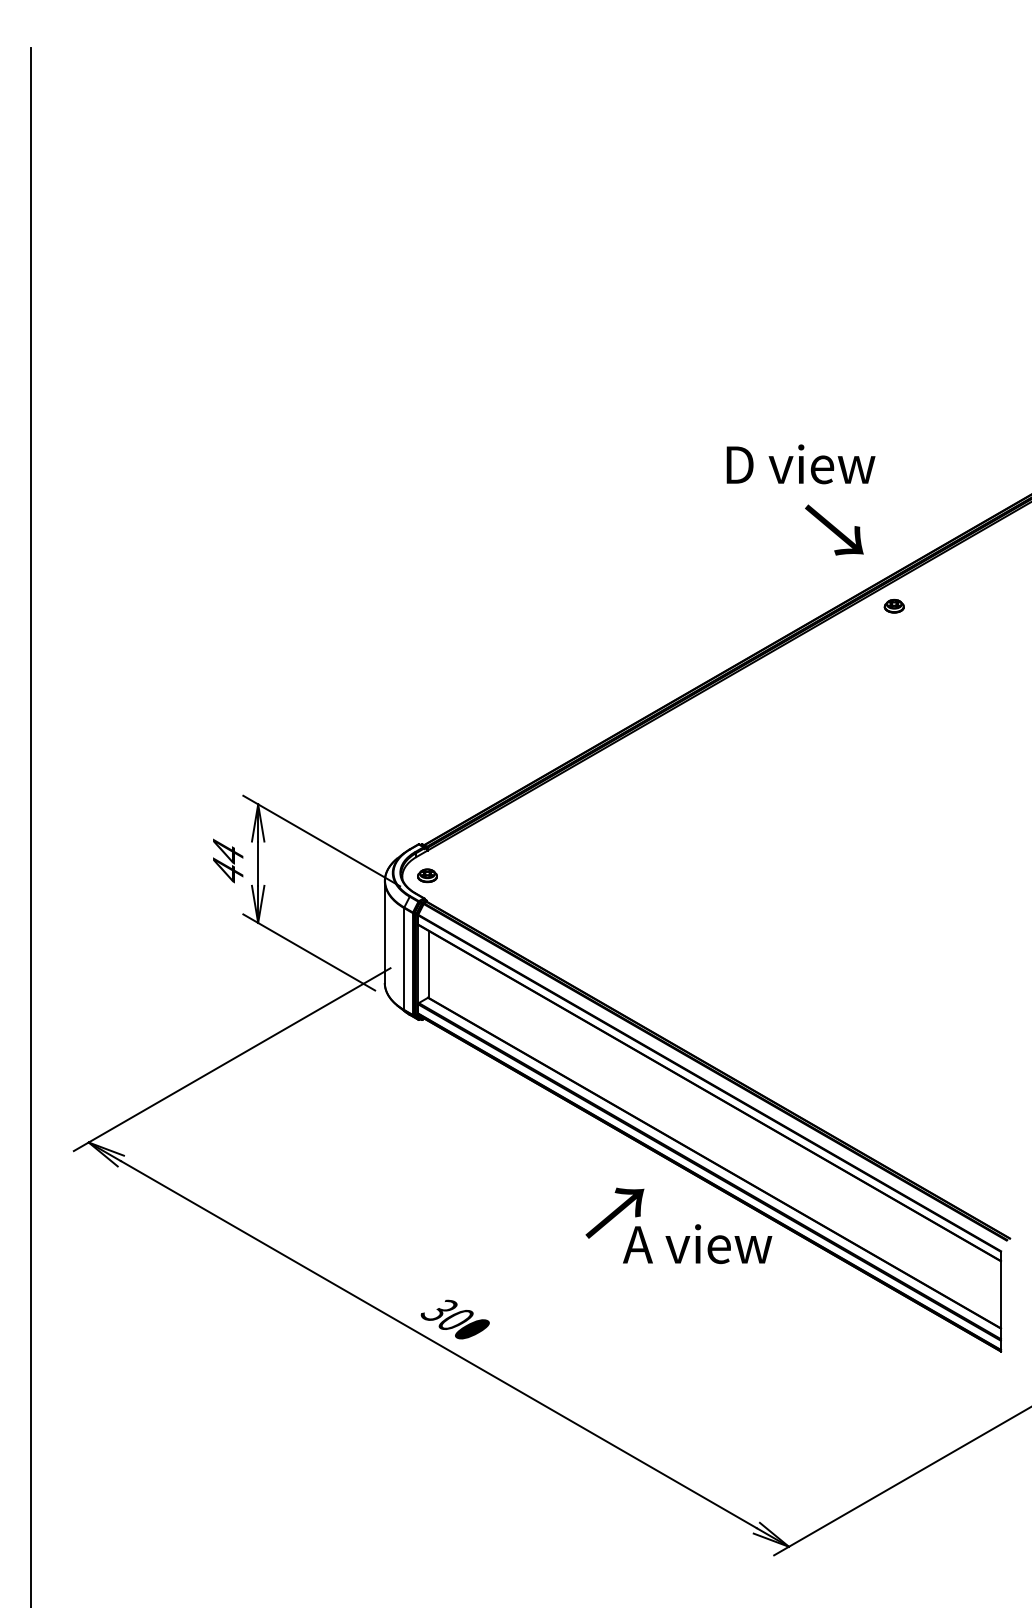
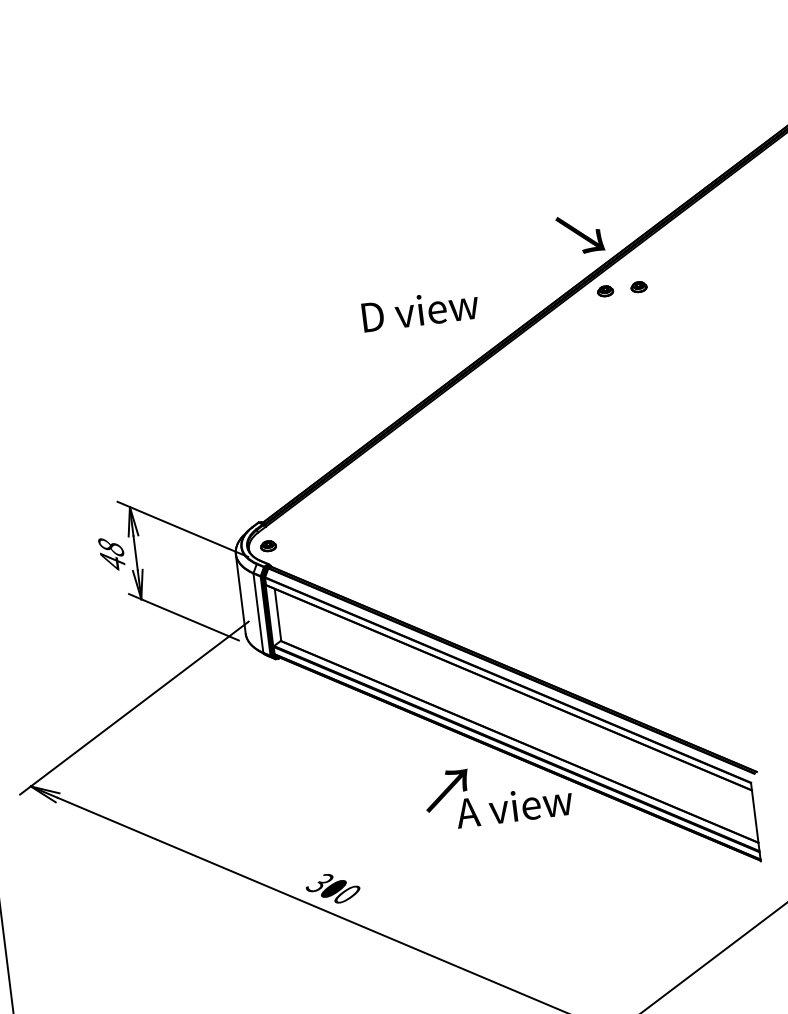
text: (800, 464) -> (420, 310), moved
text: (834, 529) -> (580, 233), moved
part: (936, 606) -> (638, 287), added
text: (227, 851) -> (110, 546), 44 -> 48

